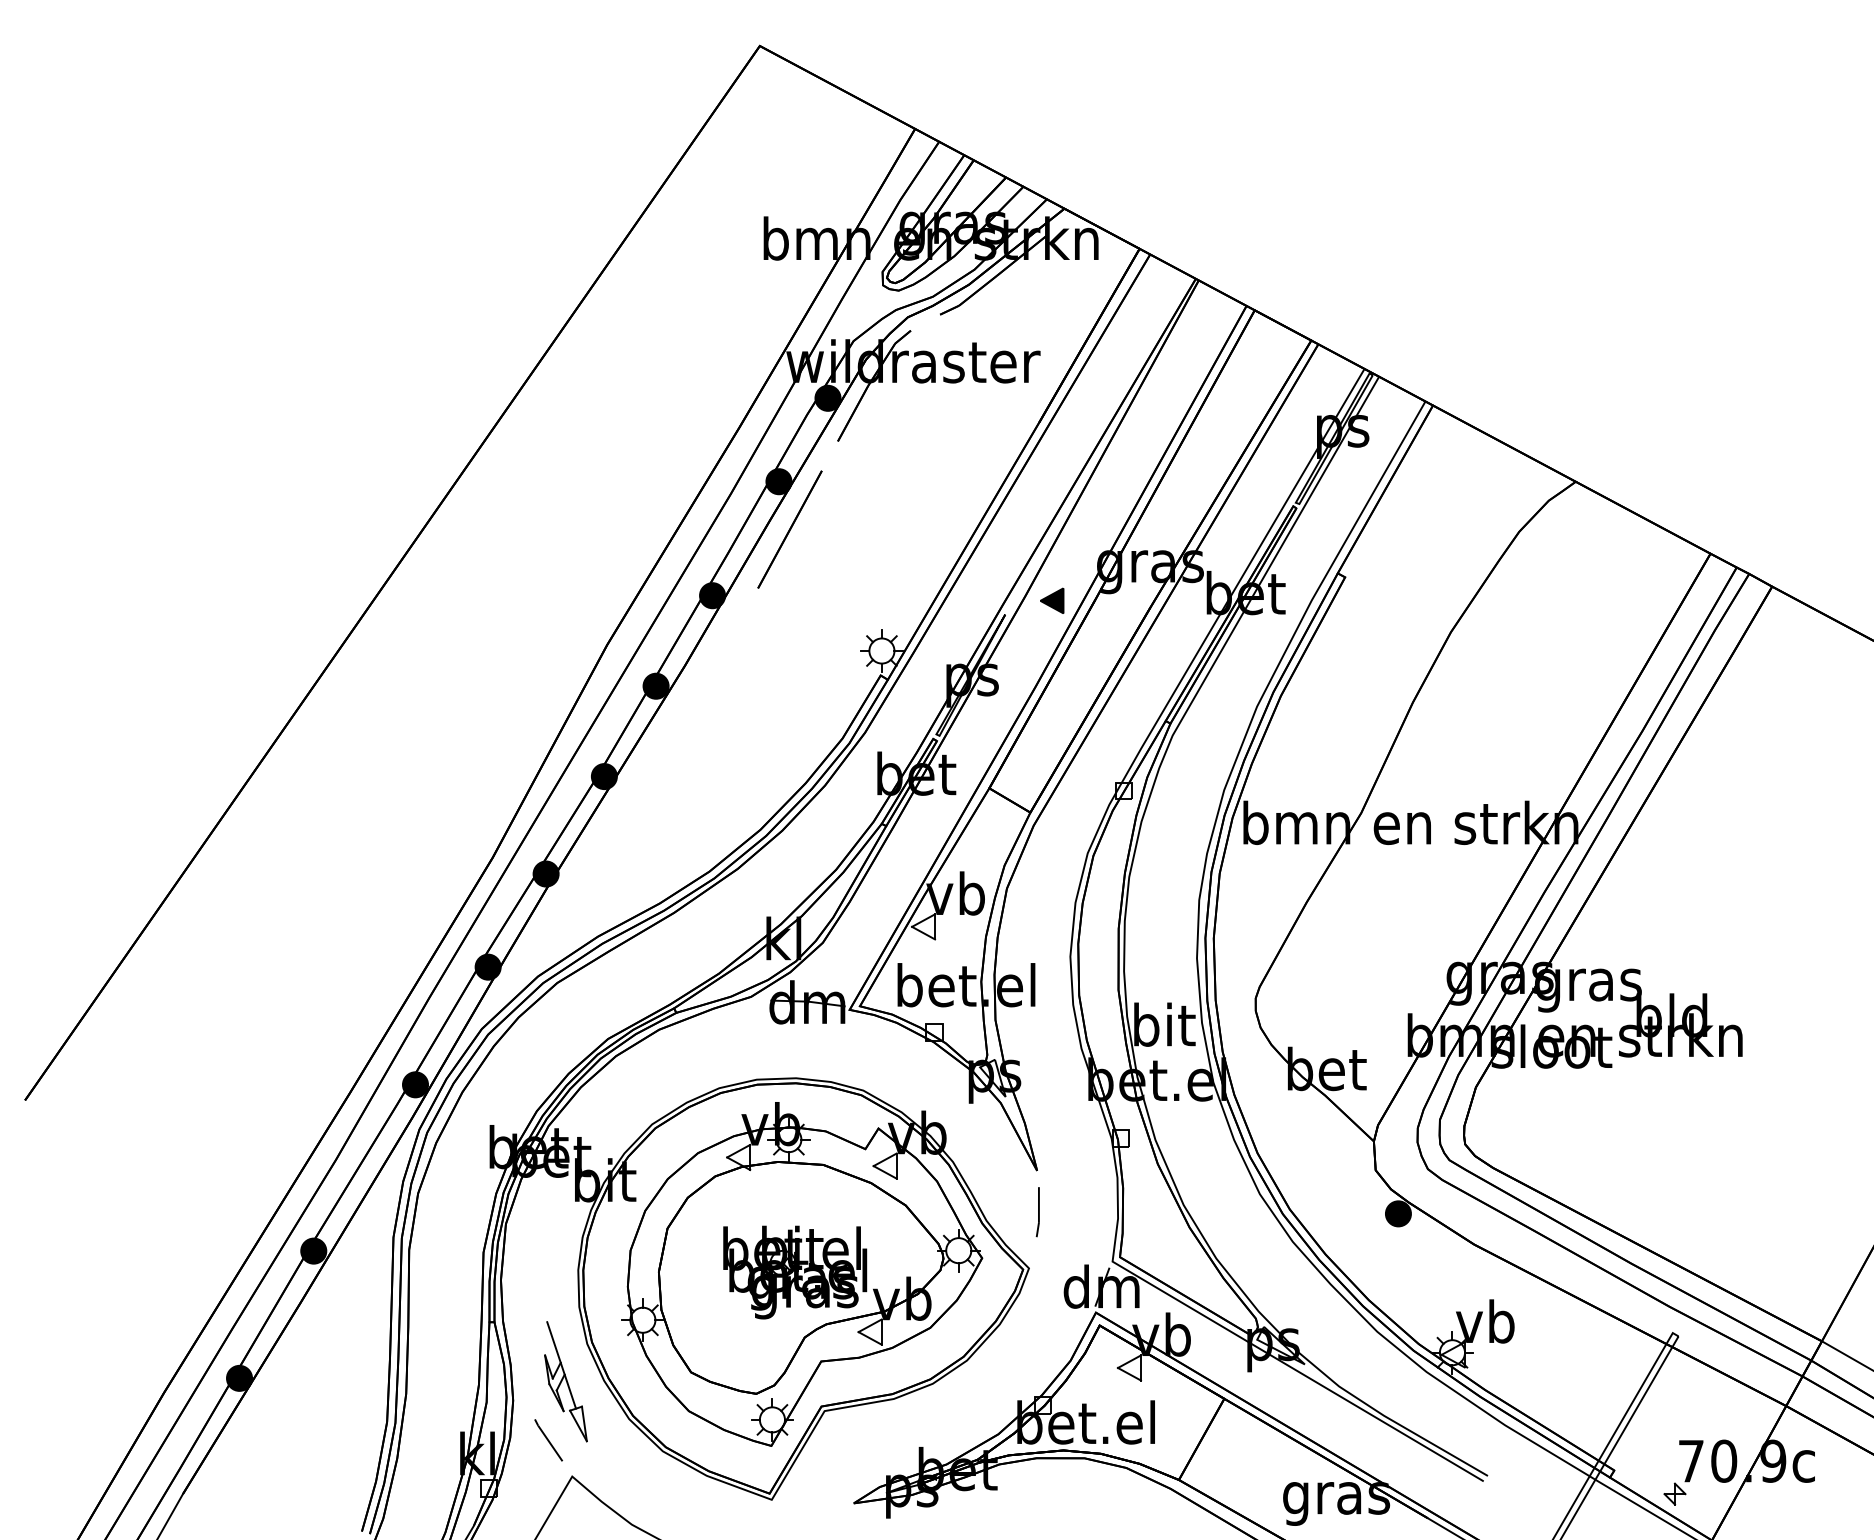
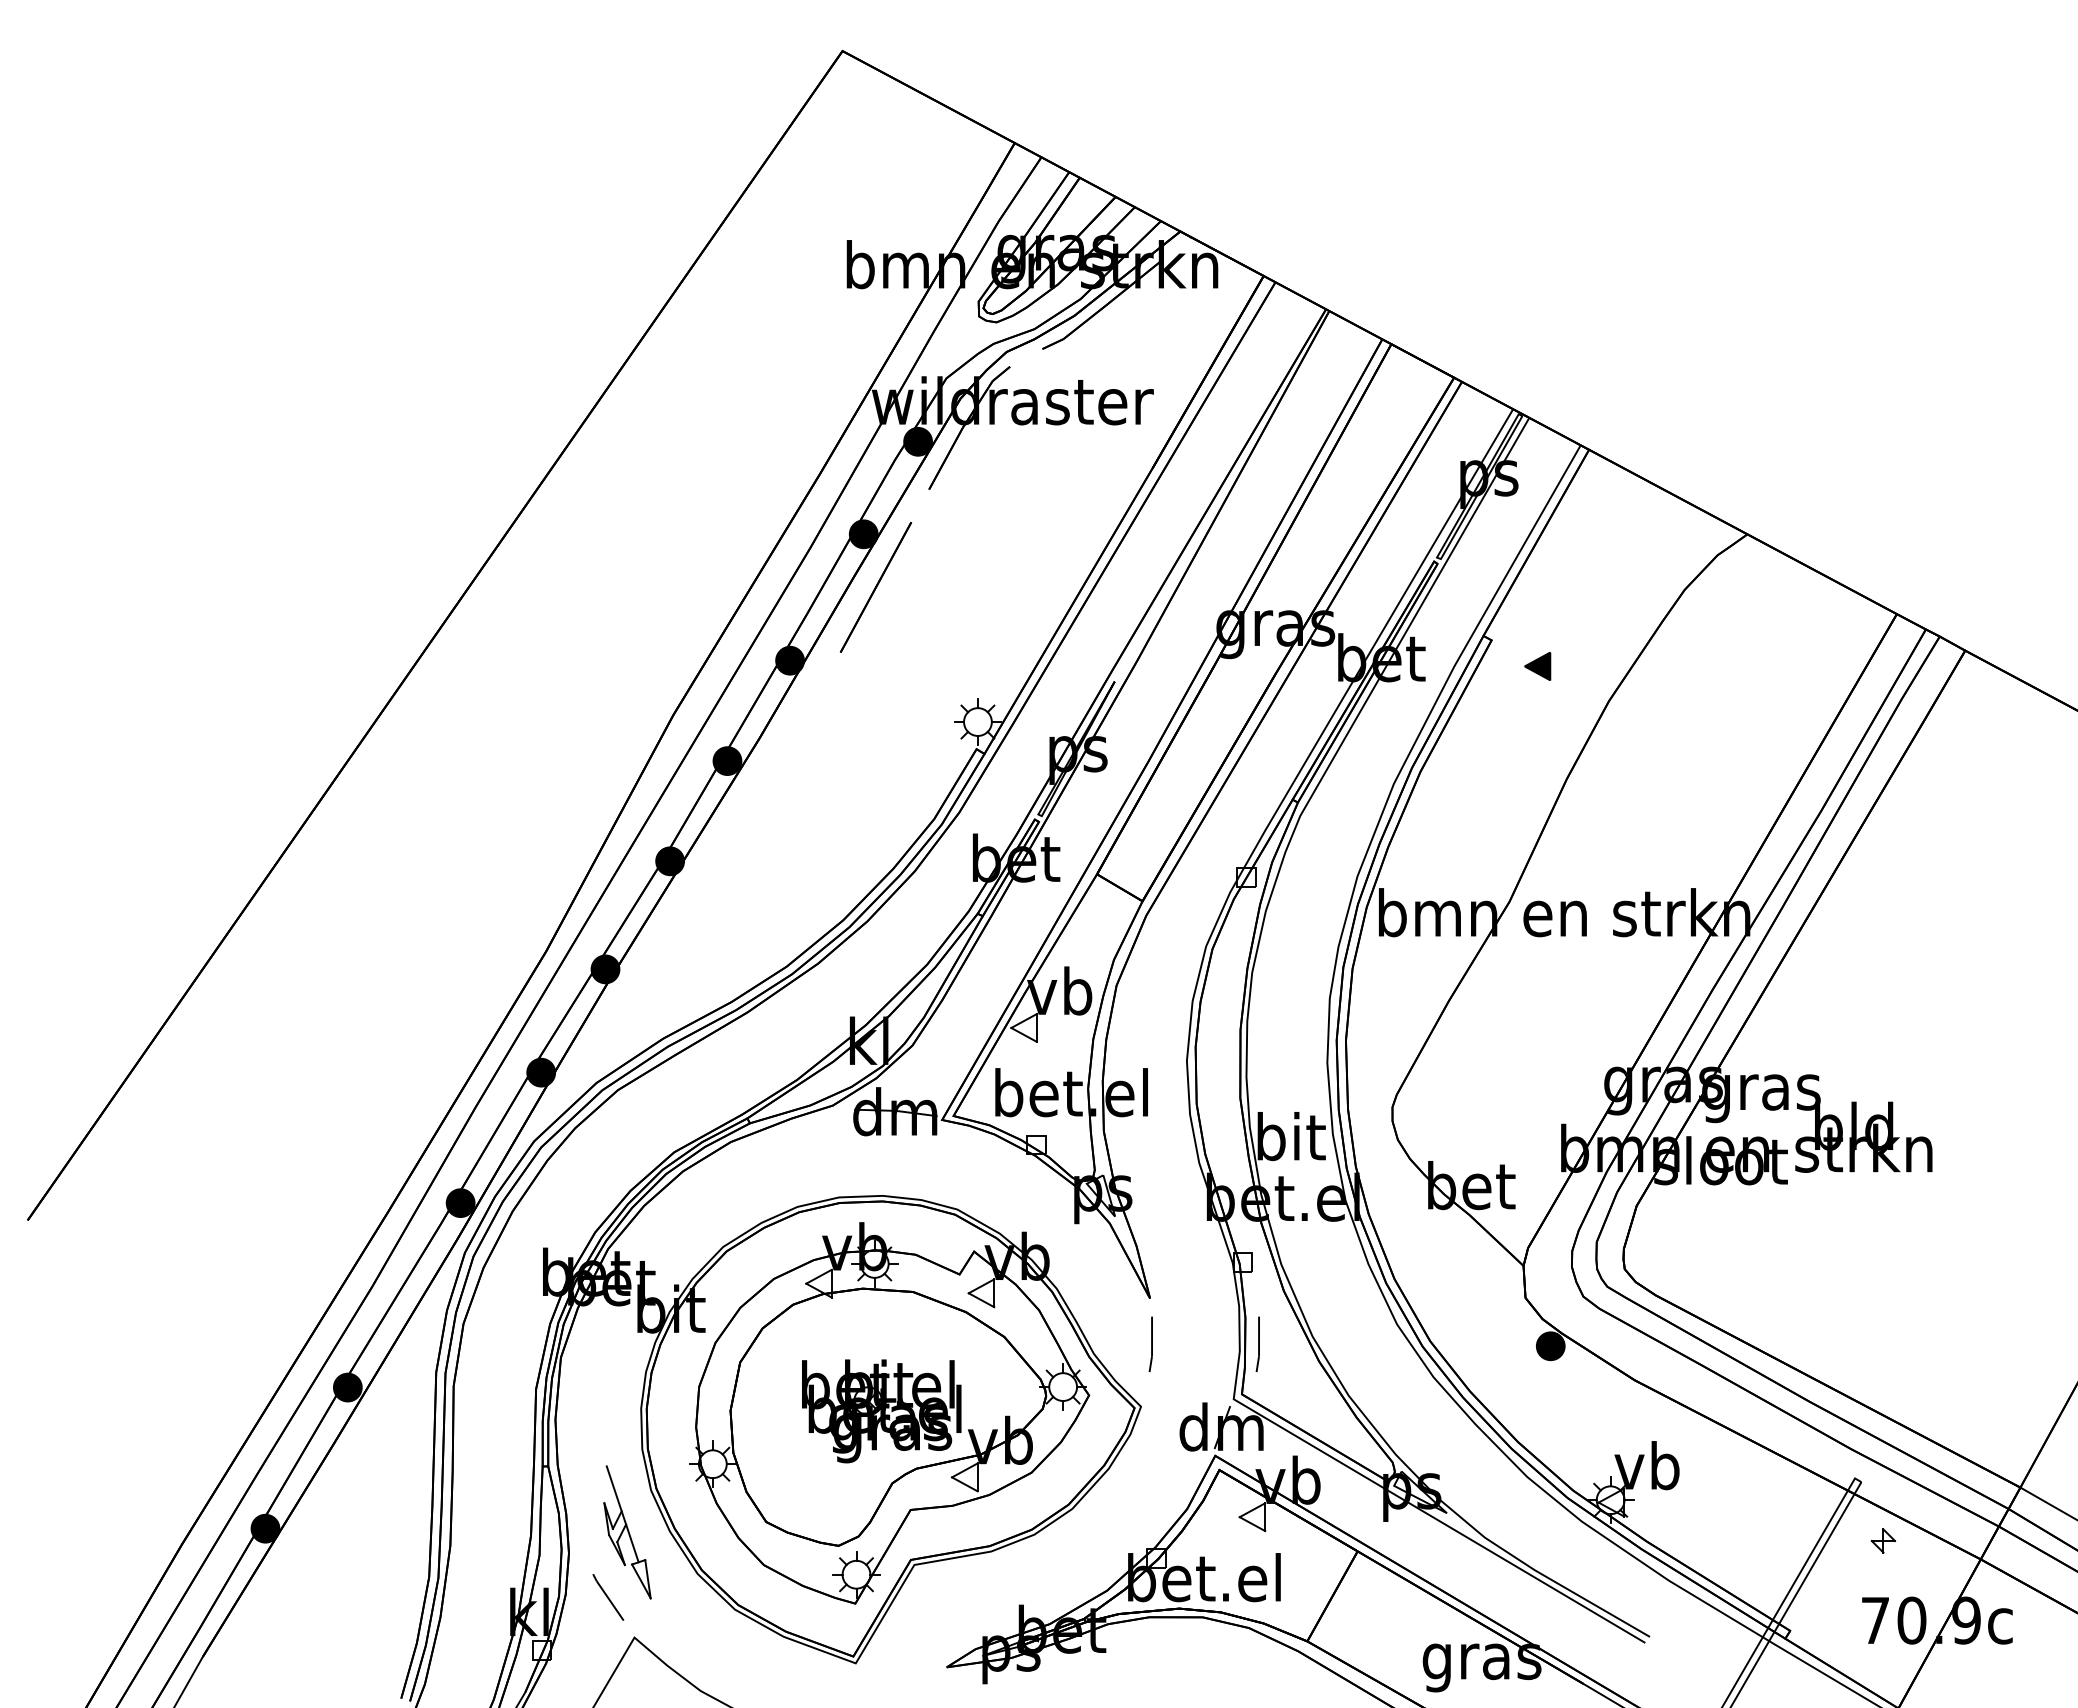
part: (1051, 600) -> (1537, 665), moved
line: (1134, 1211) -> (1258, 1343), added
part: (1674, 1493) -> (1882, 1540), moved

